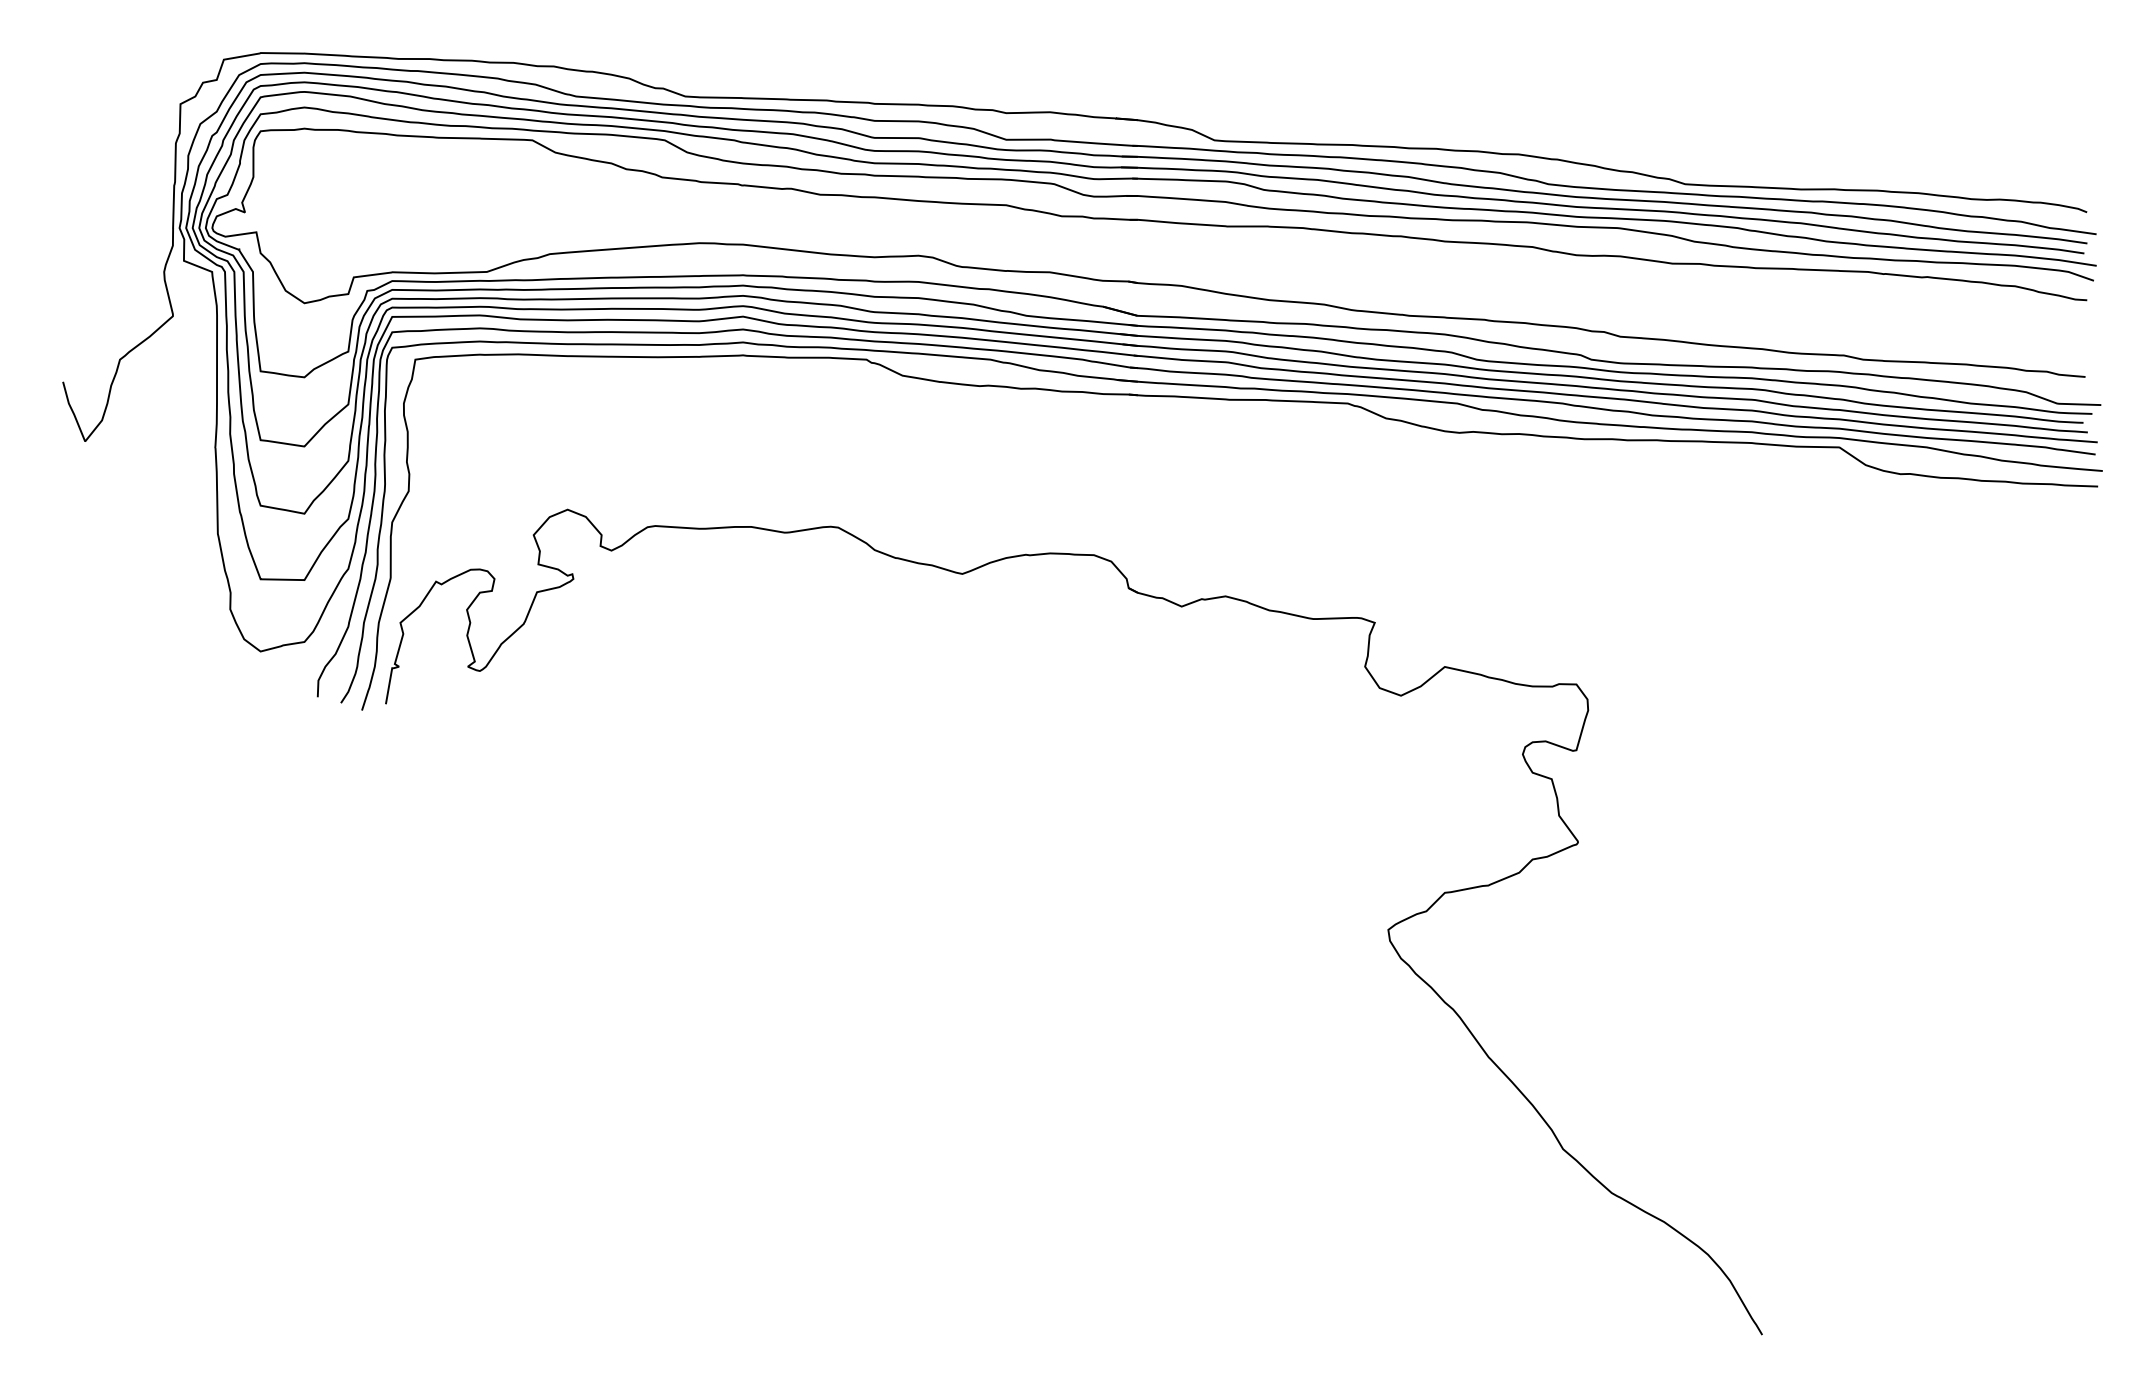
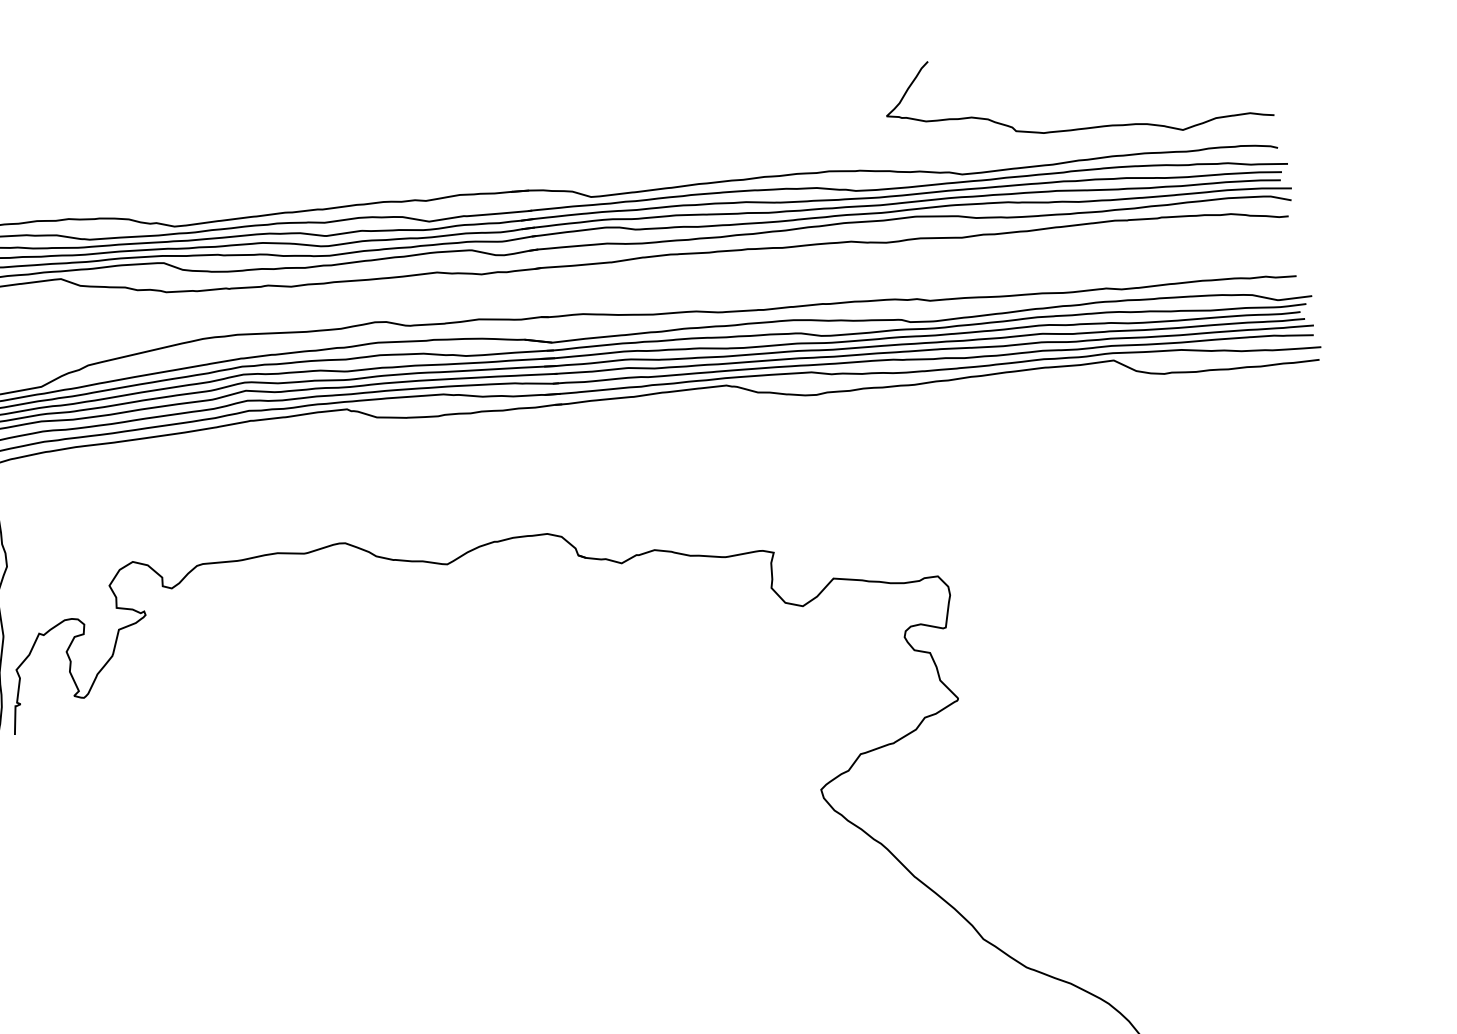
curve: (1844, 149) -> (1081, 128), added

